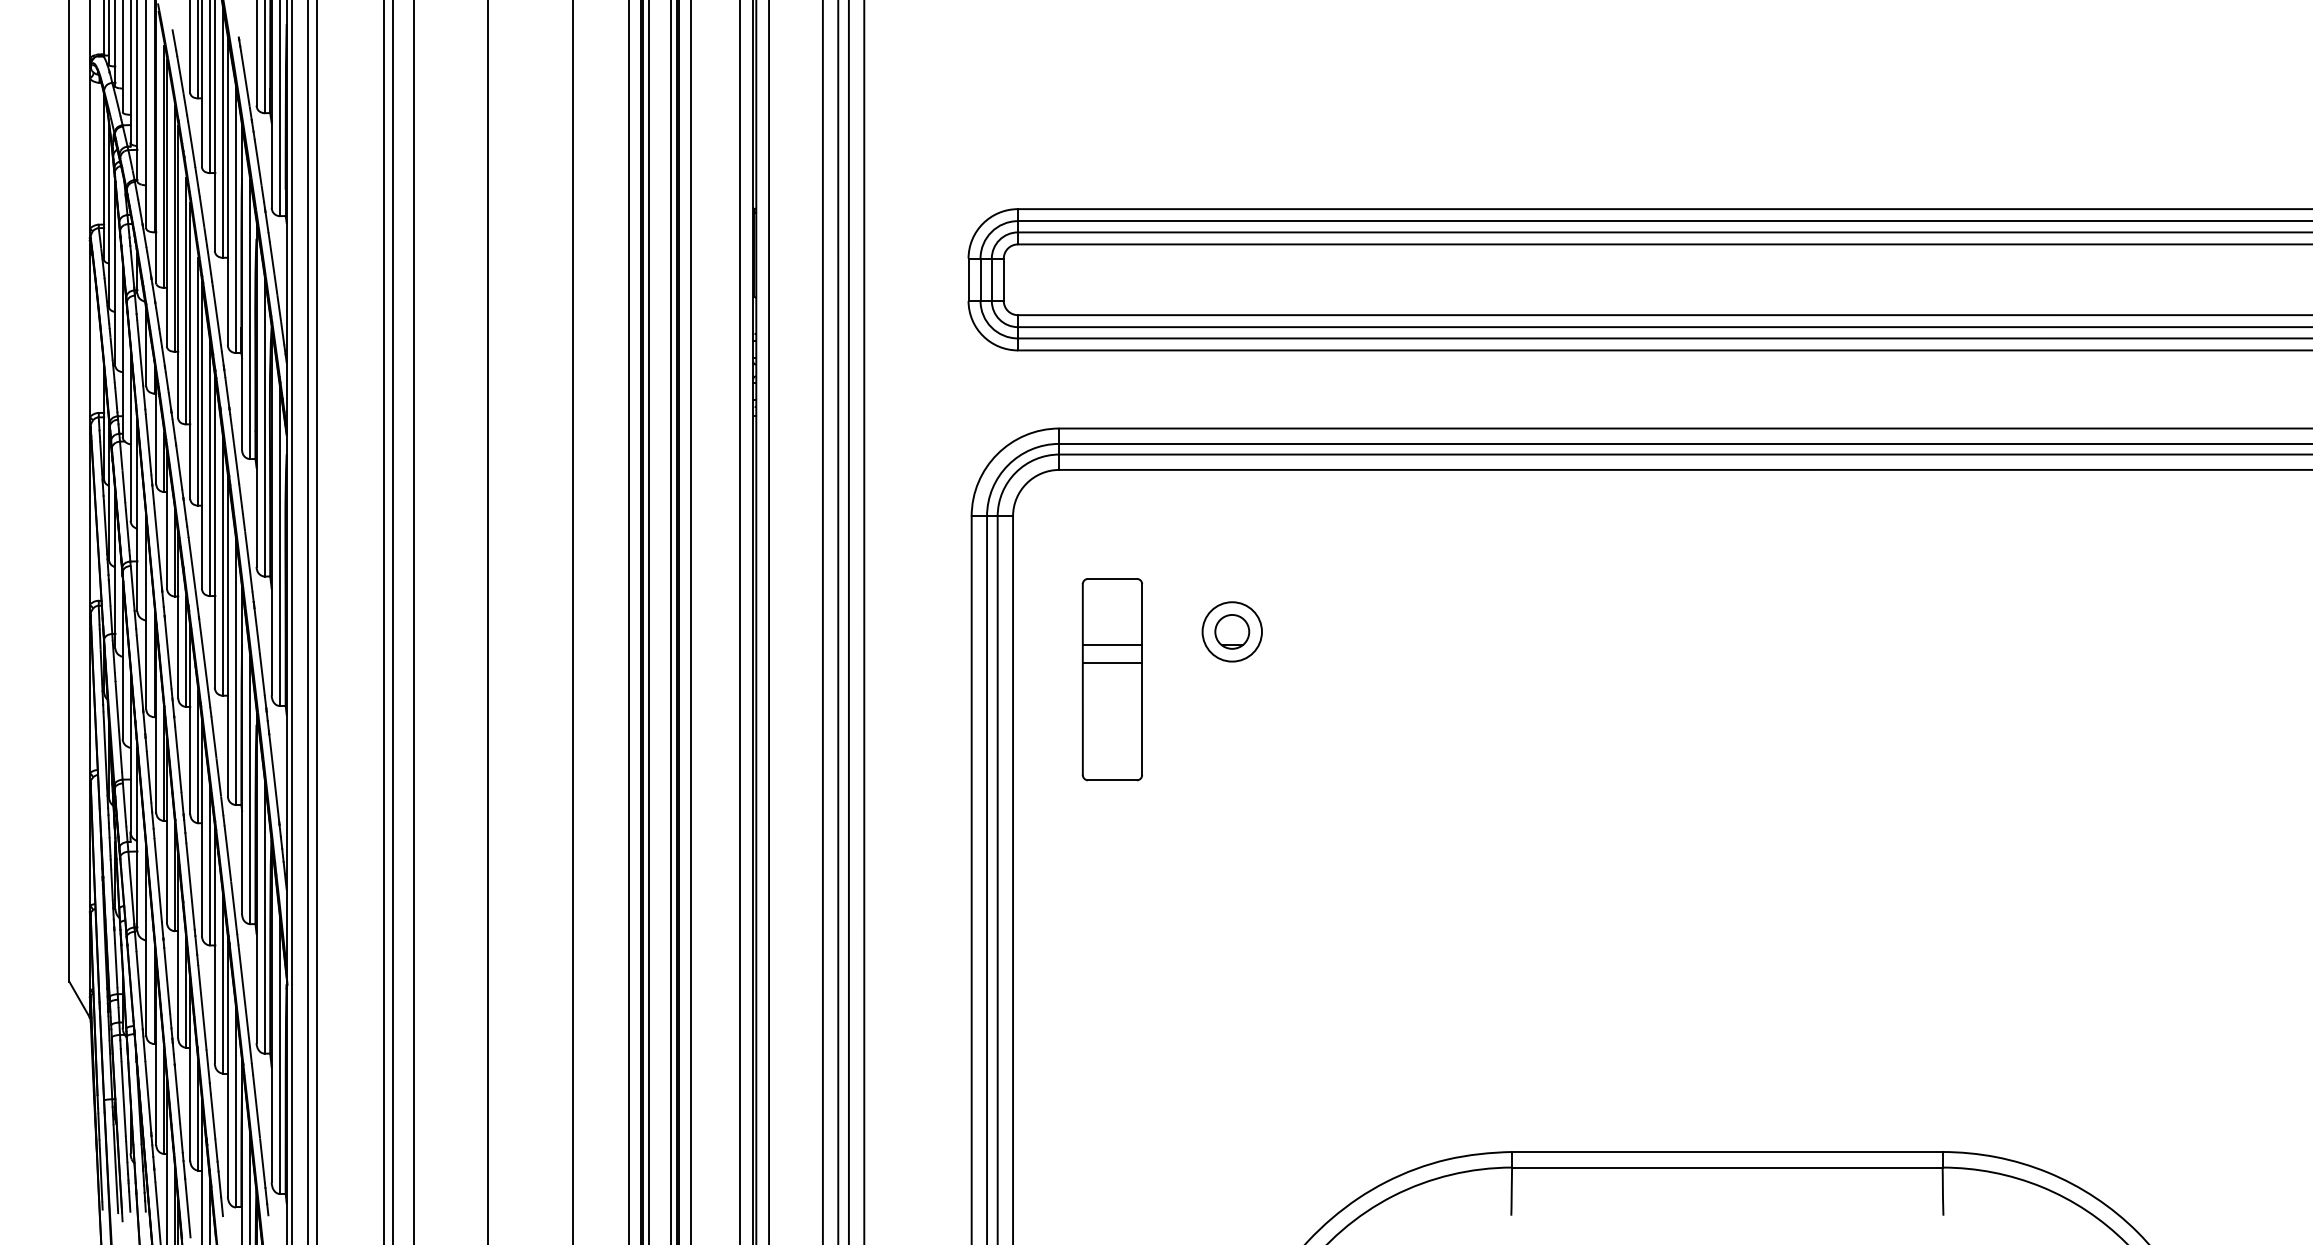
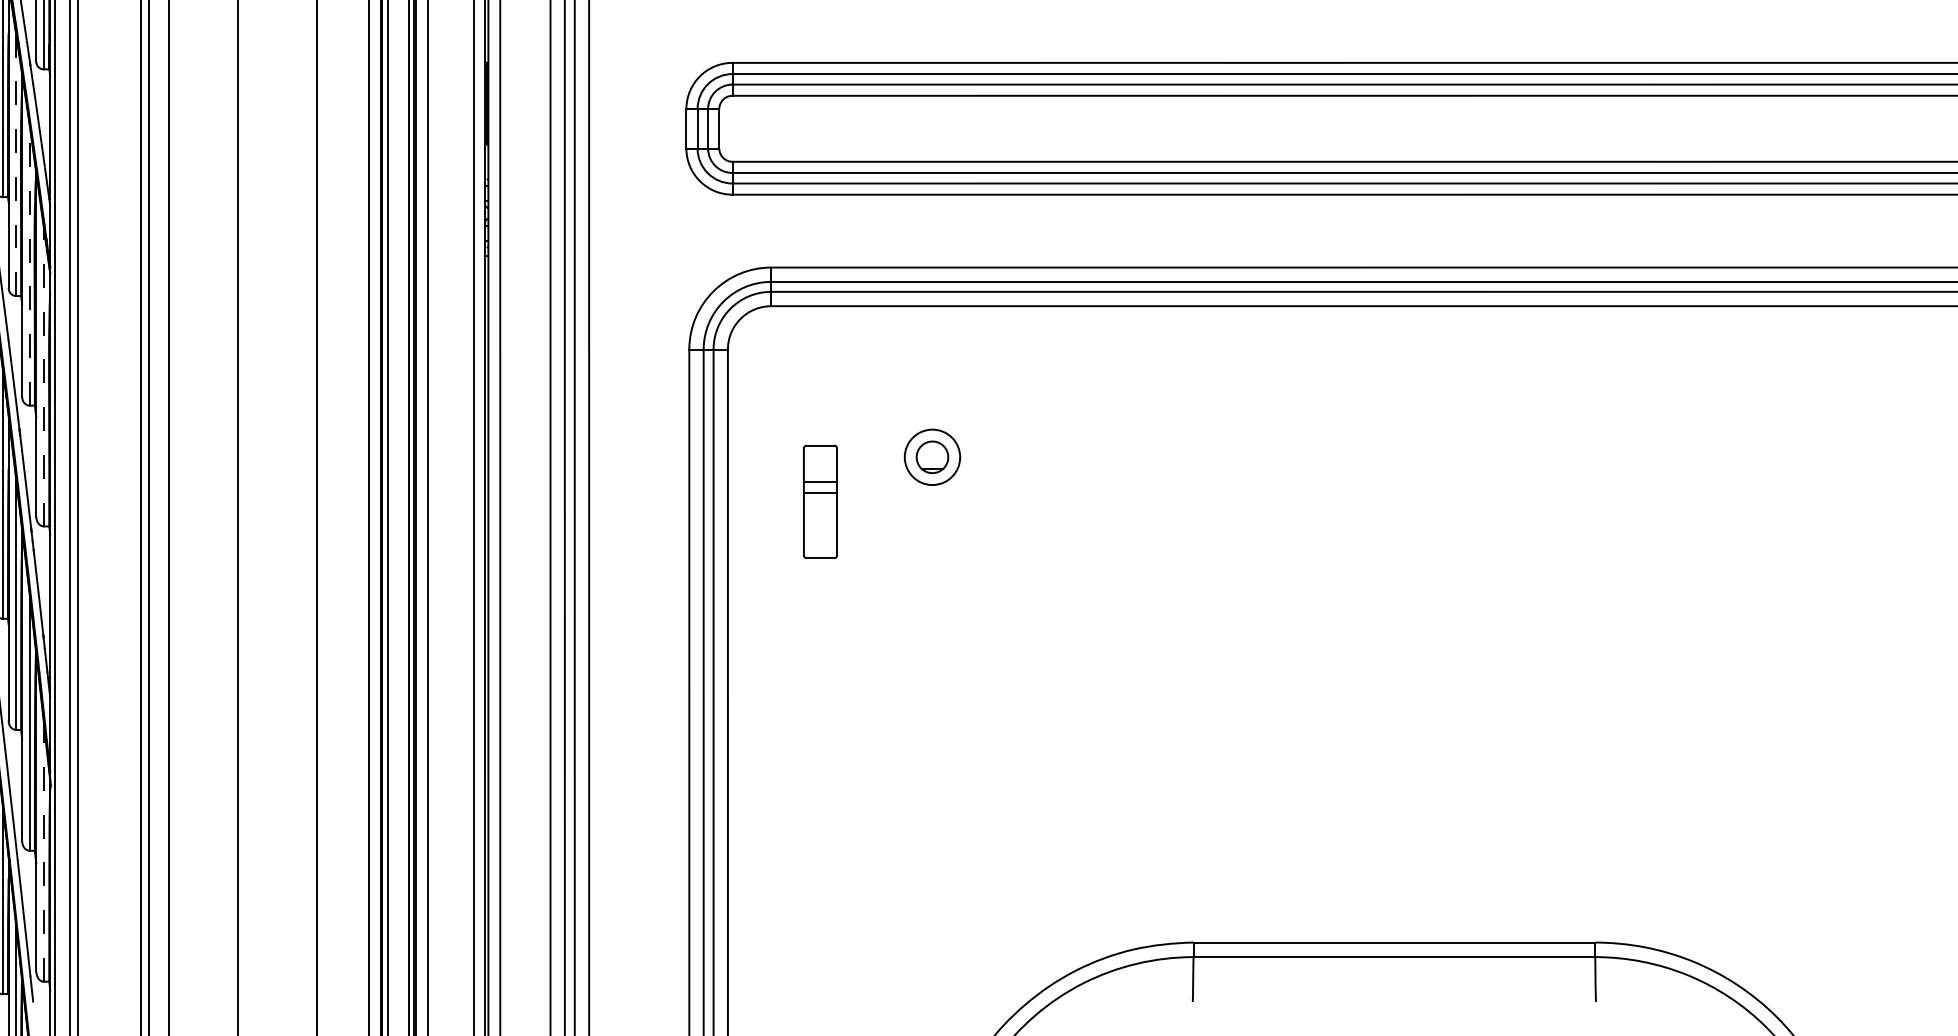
line: (250, 319) -> (16, 165), solid -> dashed
line: (264, 426) -> (29, 265), solid -> dashed
line: (279, 546) -> (43, 377), solid -> dashed
part: (1111, 679) -> (819, 501), size x0.6
line: (279, 1055) -> (43, 852), solid -> dashed

